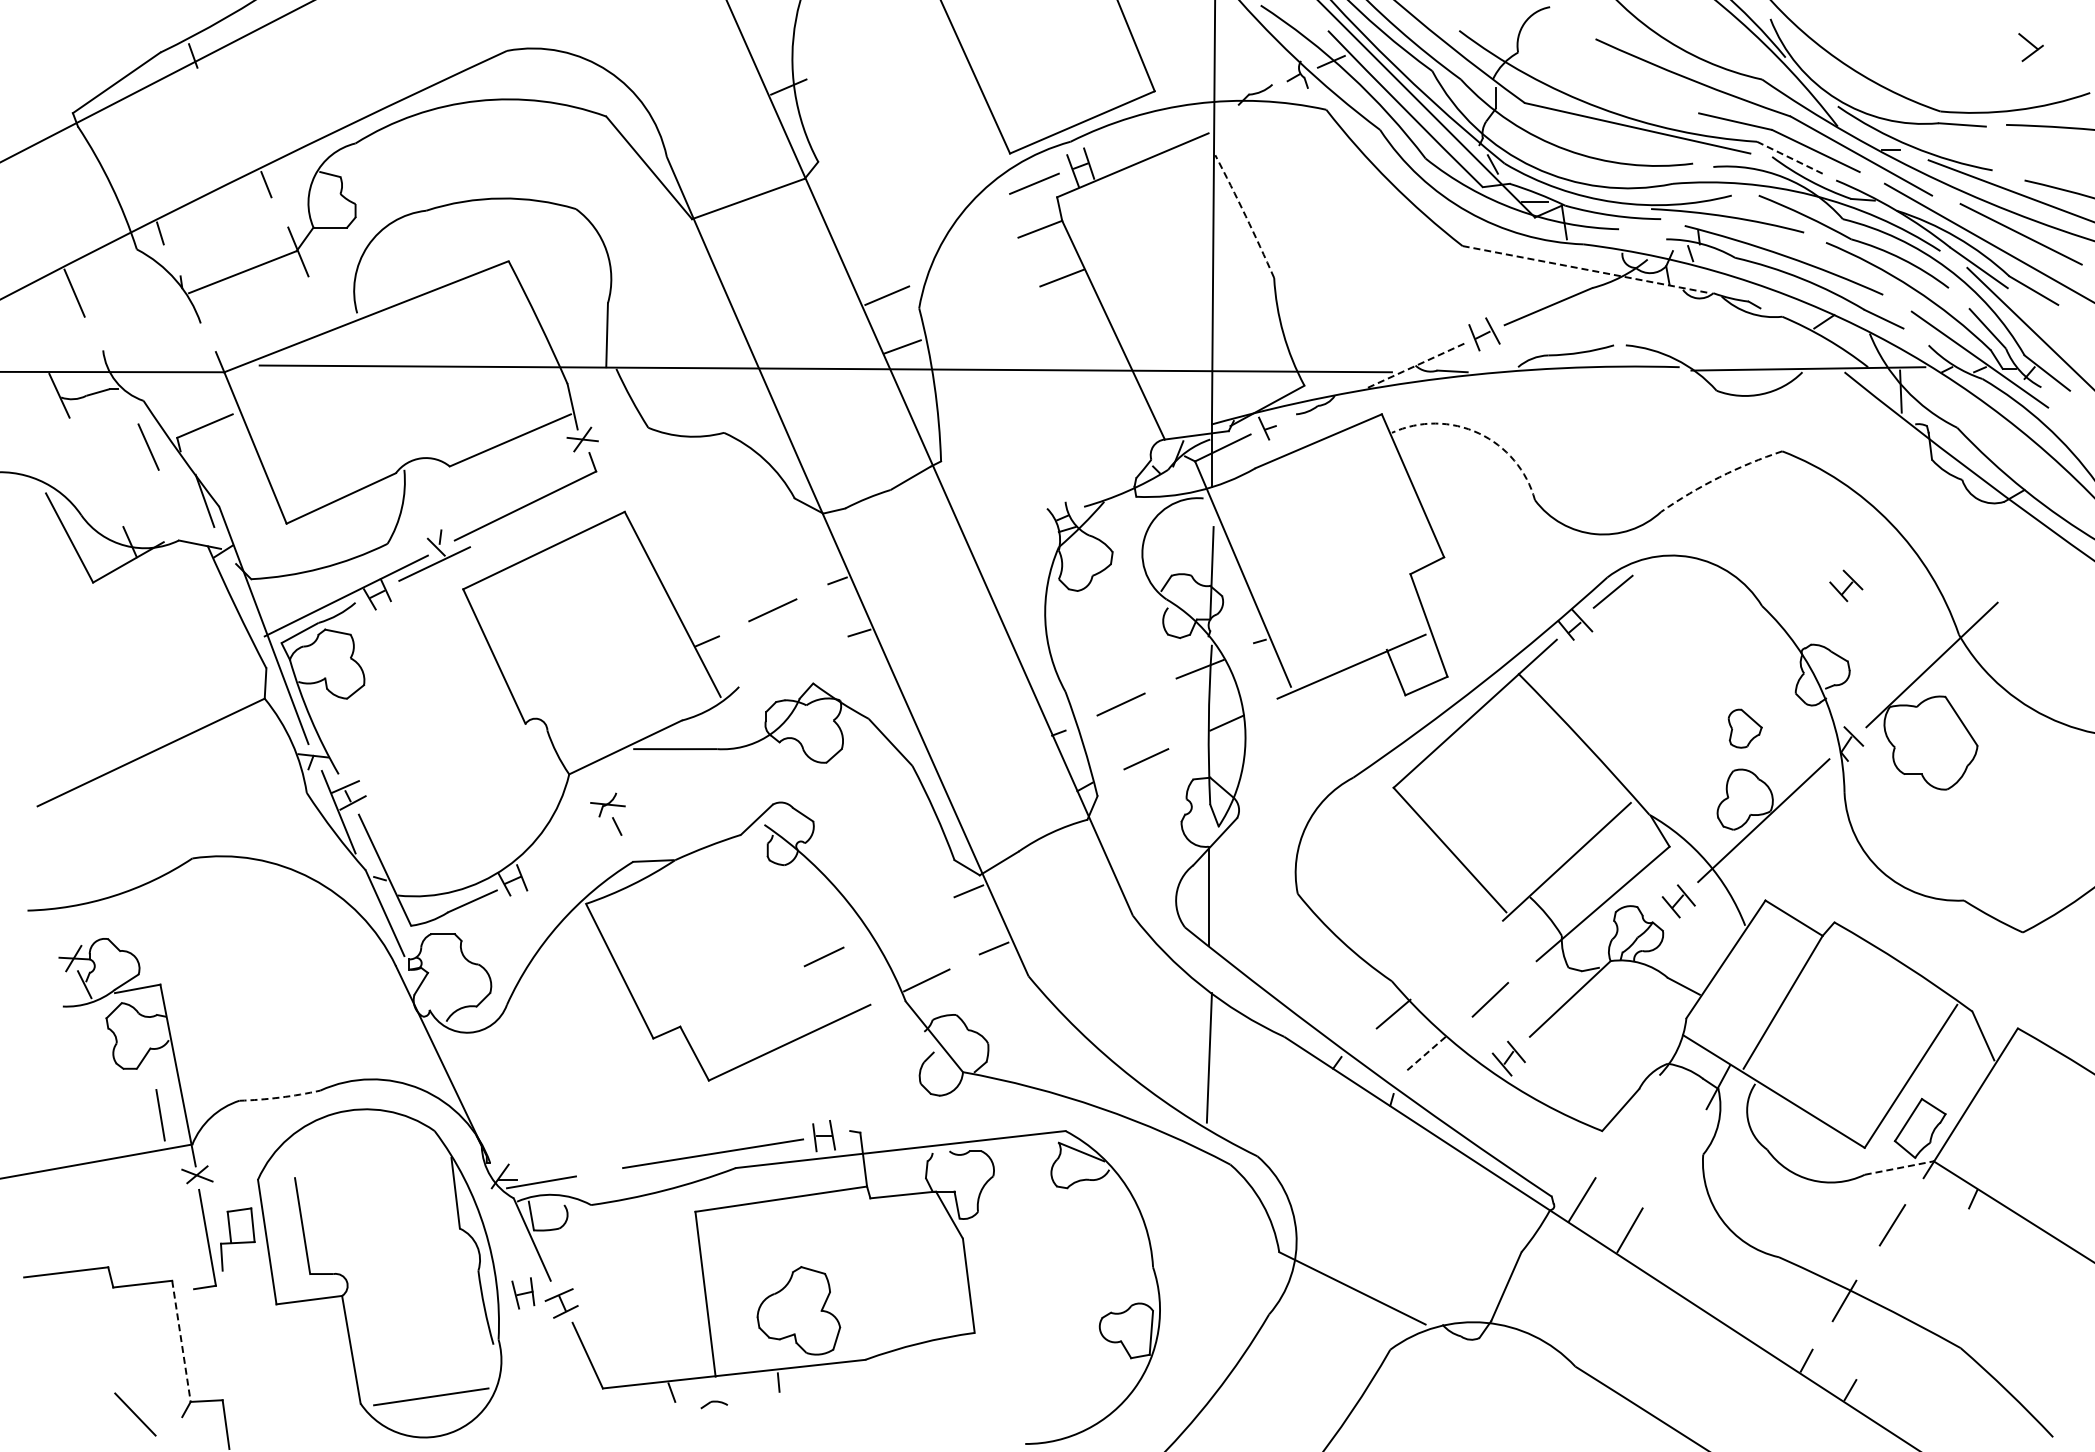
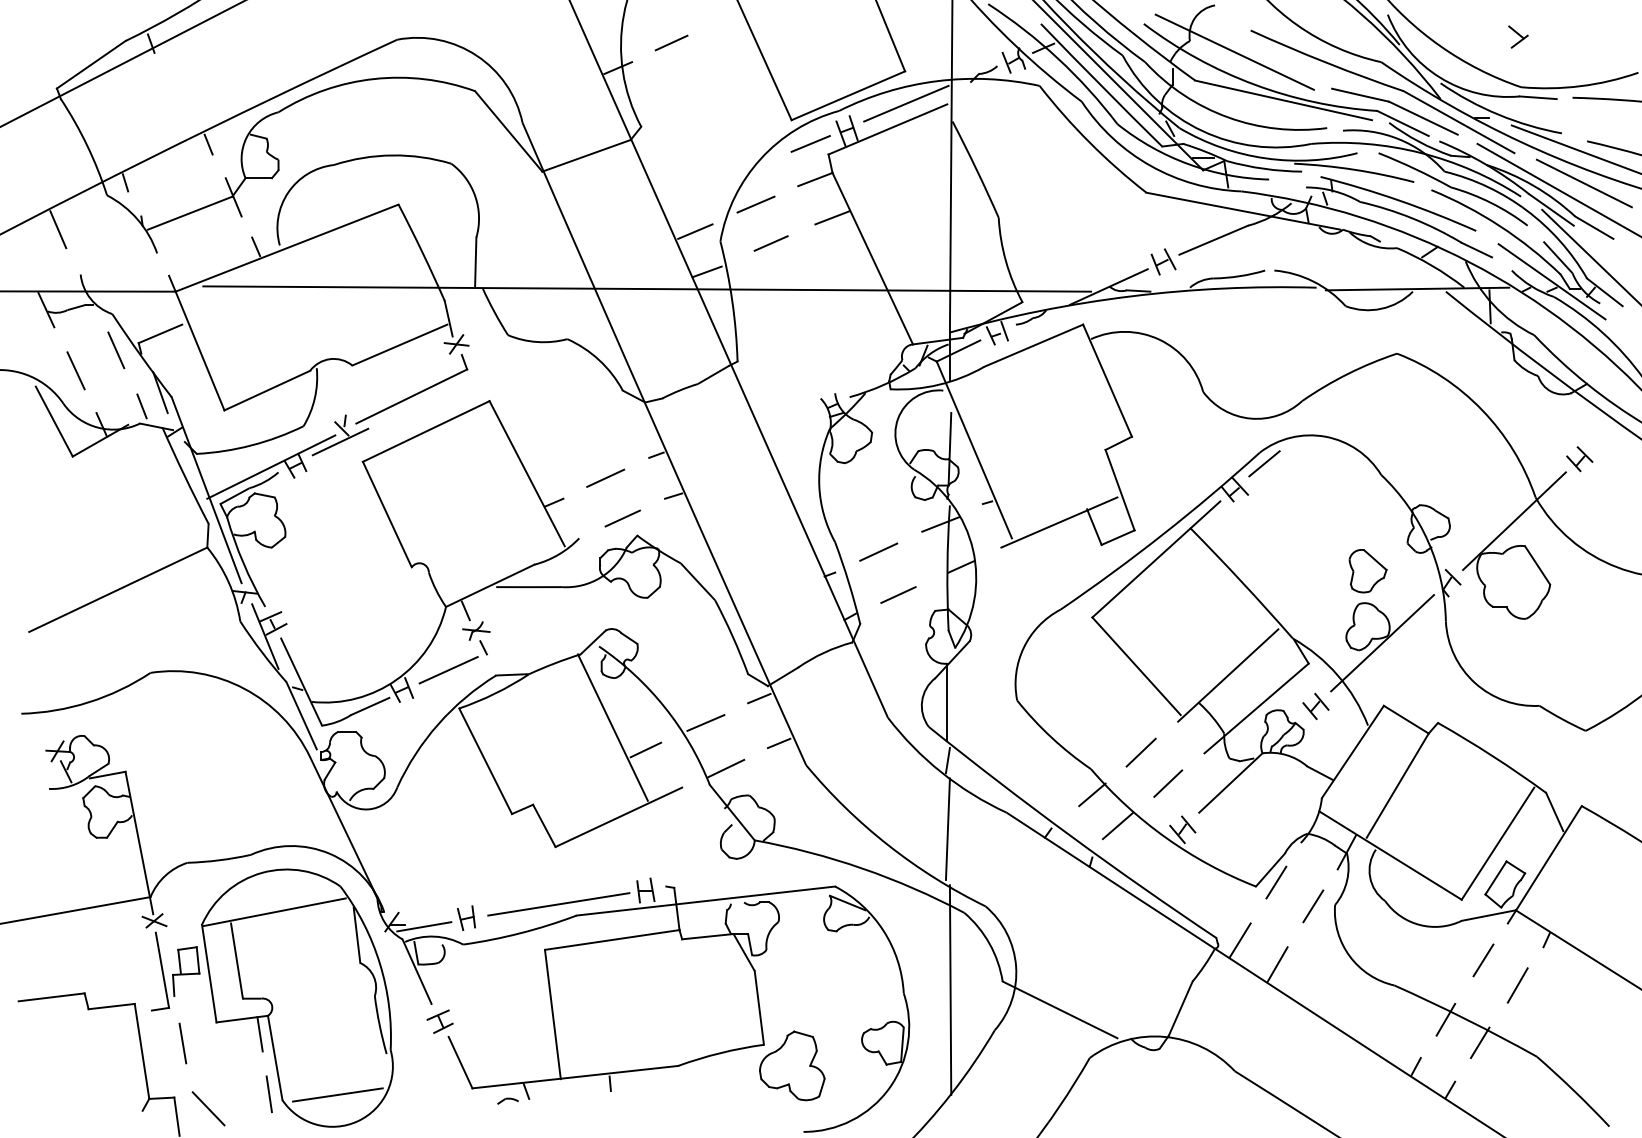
part: (2030, 47) -> (1517, 37), moved
line: (856, 54) -> (671, 42), added
line: (1575, 66) -> (1234, 51), added
line: (1284, 79) -> (1006, 62), added
line: (1156, 132) -> (906, 103), added
line: (1790, 157) -> (1403, 123), dashed -> solid
arc: (1245, 216) -> (976, 169), dashed -> solid
line: (964, 261) -> (755, 204), added
line: (1586, 269) -> (1243, 211), dashed -> solid
line: (983, 310) -> (770, 243), added
line: (326, 314) -> (255, 246), added
line: (1414, 366) -> (1108, 287), dashed -> solid
line: (1281, 422) -> (1004, 331), added
arc: (1479, 433) -> (1159, 339), dashed -> solid
line: (97, 472) -> (76, 370), added
arc: (1719, 477) -> (1347, 374), dashed -> solid
line: (181, 518) -> (142, 406), added
part: (1846, 585) -> (1579, 458), moved
line: (794, 661) -> (622, 518), added
part: (1744, 728) -> (1367, 570), size x1.43
line: (594, 779) -> (465, 610), added
line: (572, 854) -> (448, 669), added
line: (900, 922) -> (705, 723), added
line: (781, 927) -> (612, 726), added
line: (1455, 959) -> (1140, 752), added
line: (1208, 970) -> (947, 760), added
line: (1426, 1053) -> (1118, 825), dashed -> solid
arc: (280, 1097) -> (219, 860), dashed -> solid
line: (160, 1115) -> (182, 1043), moved
line: (1627, 1125) -> (1275, 882), added
line: (1675, 1156) -> (1313, 906), added
line: (350, 1163) -> (274, 912), added
line: (1899, 1167) -> (1488, 915), dashed -> solid
line: (1935, 1257) -> (1517, 985), added
line: (1212, 1262) -> (950, 989), added
part: (523, 1293) -> (466, 918), moved
part: (798, 1310) -> (791, 1065), moved
line: (331, 1319) -> (259, 1034), added
line: (1888, 1330) -> (1480, 1042), added
line: (181, 1341) -> (142, 1051), dashed -> solid
line: (343, 1395) -> (269, 1093), added
part: (713, 1404) -> (507, 1100), moved
line: (135, 1414) -> (208, 1108), moved

